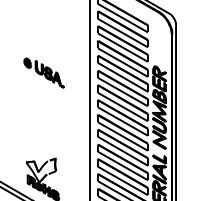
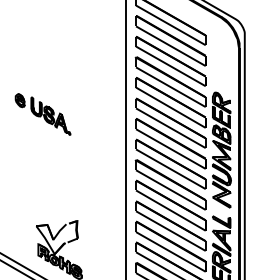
part: (43, 72) -> (42, 113), moved

